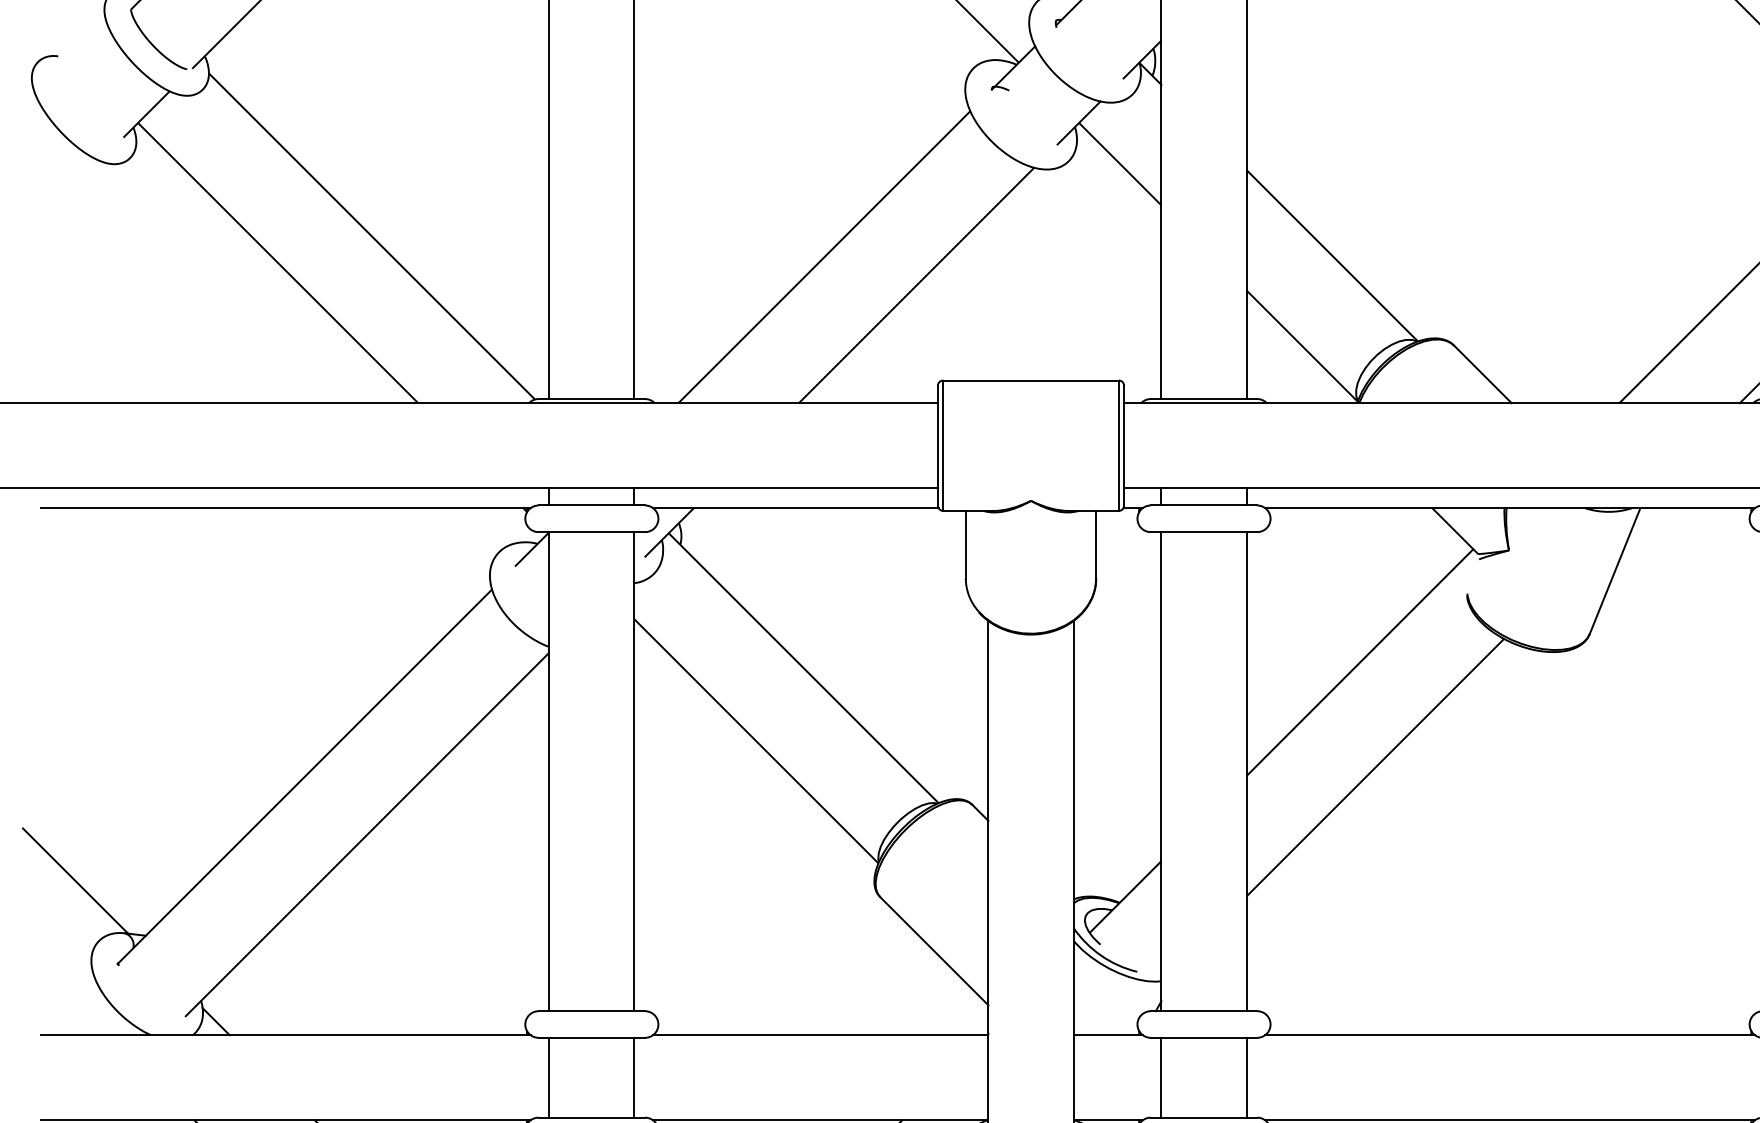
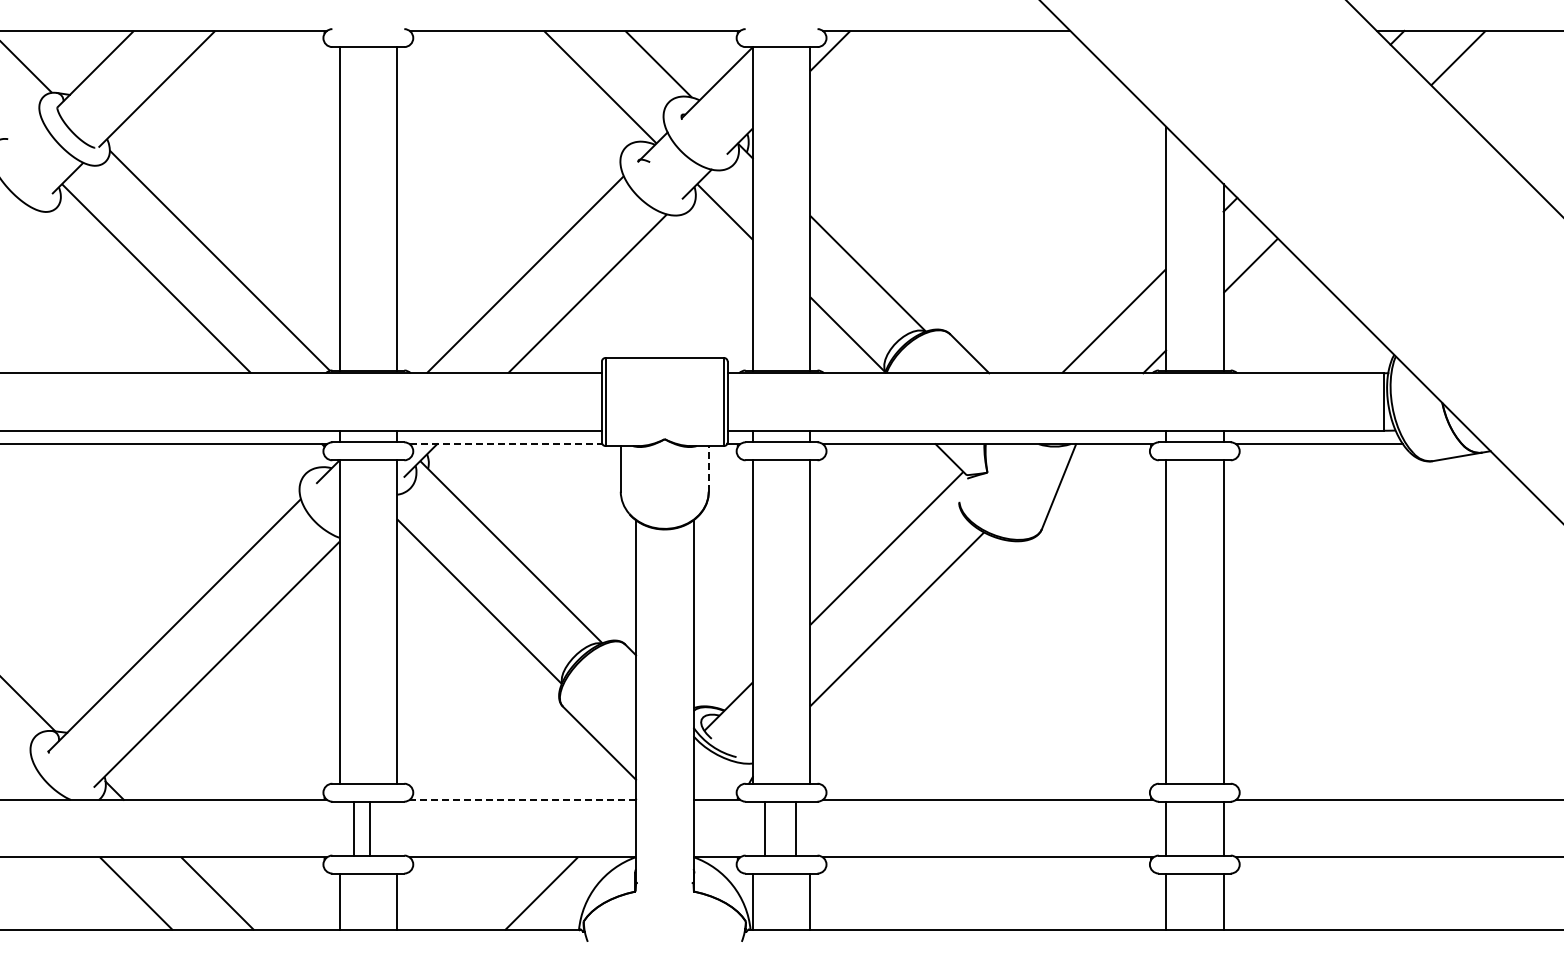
line: (796, 508) -> (506, 444), solid -> dashed
line: (1095, 544) -> (708, 468), solid -> dashed
line: (820, 1034) -> (522, 799), solid -> dashed
line: (549, 1077) -> (369, 828), moved
line: (635, 1077) -> (354, 828), moved
line: (1160, 1077) -> (795, 828), moved
line: (1246, 1077) -> (765, 828), moved

